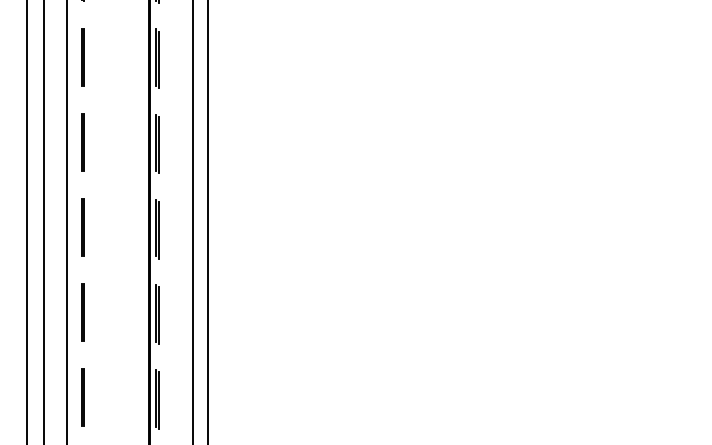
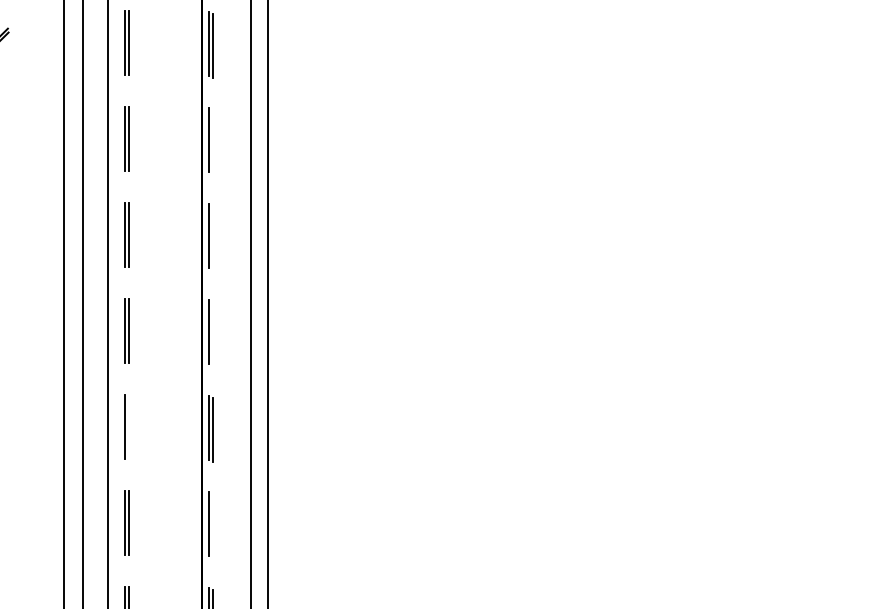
line: (158, 60) -> (212, 142), removed
line: (158, 145) -> (212, 238), removed
line: (158, 229) -> (212, 333), removed
line: (84, 312) -> (128, 426), removed
line: (158, 400) -> (212, 525), removed

